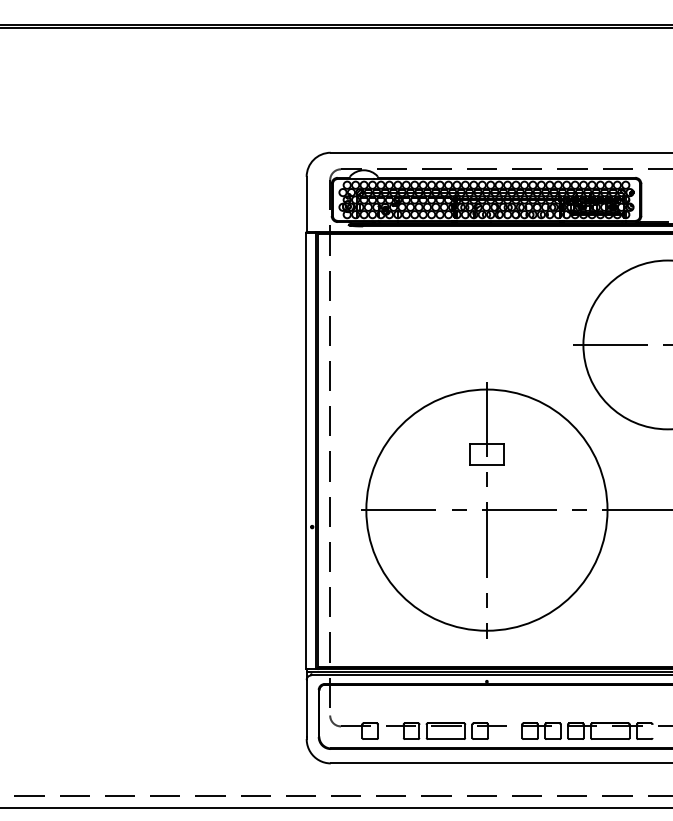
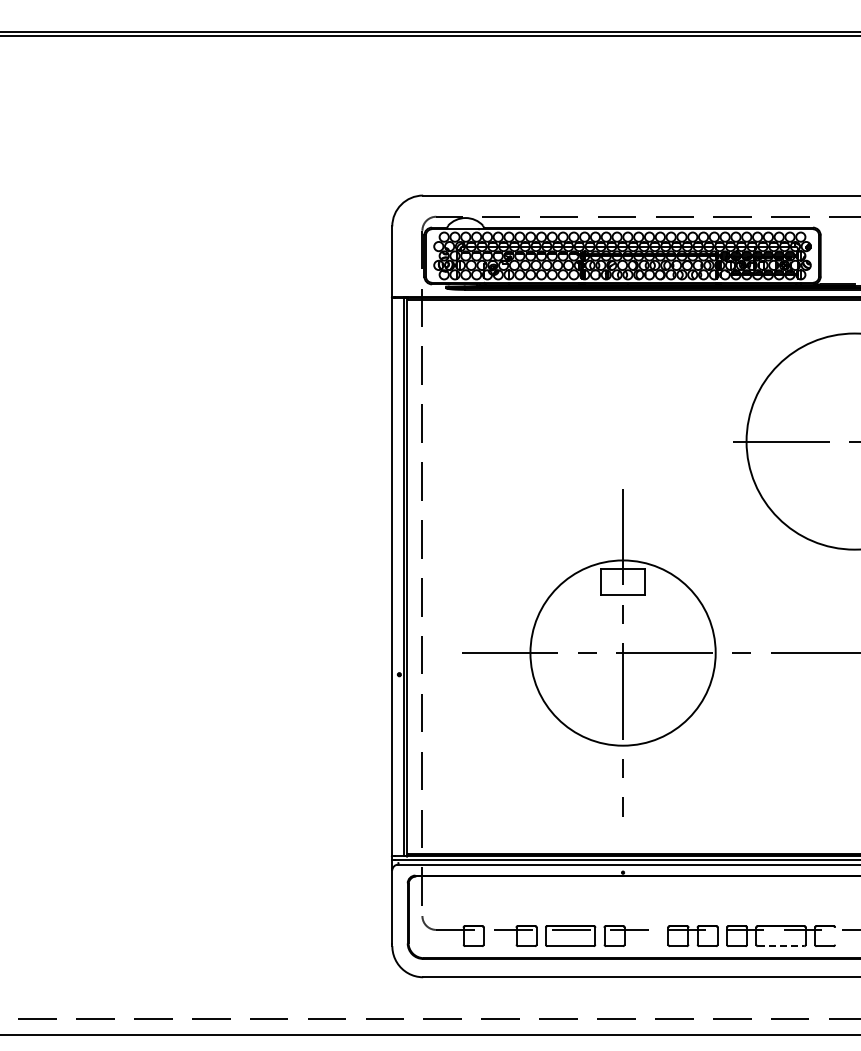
circle: (486, 509) -> (622, 652), size x0.6
line: (610, 739) -> (781, 946), solid -> dashed

